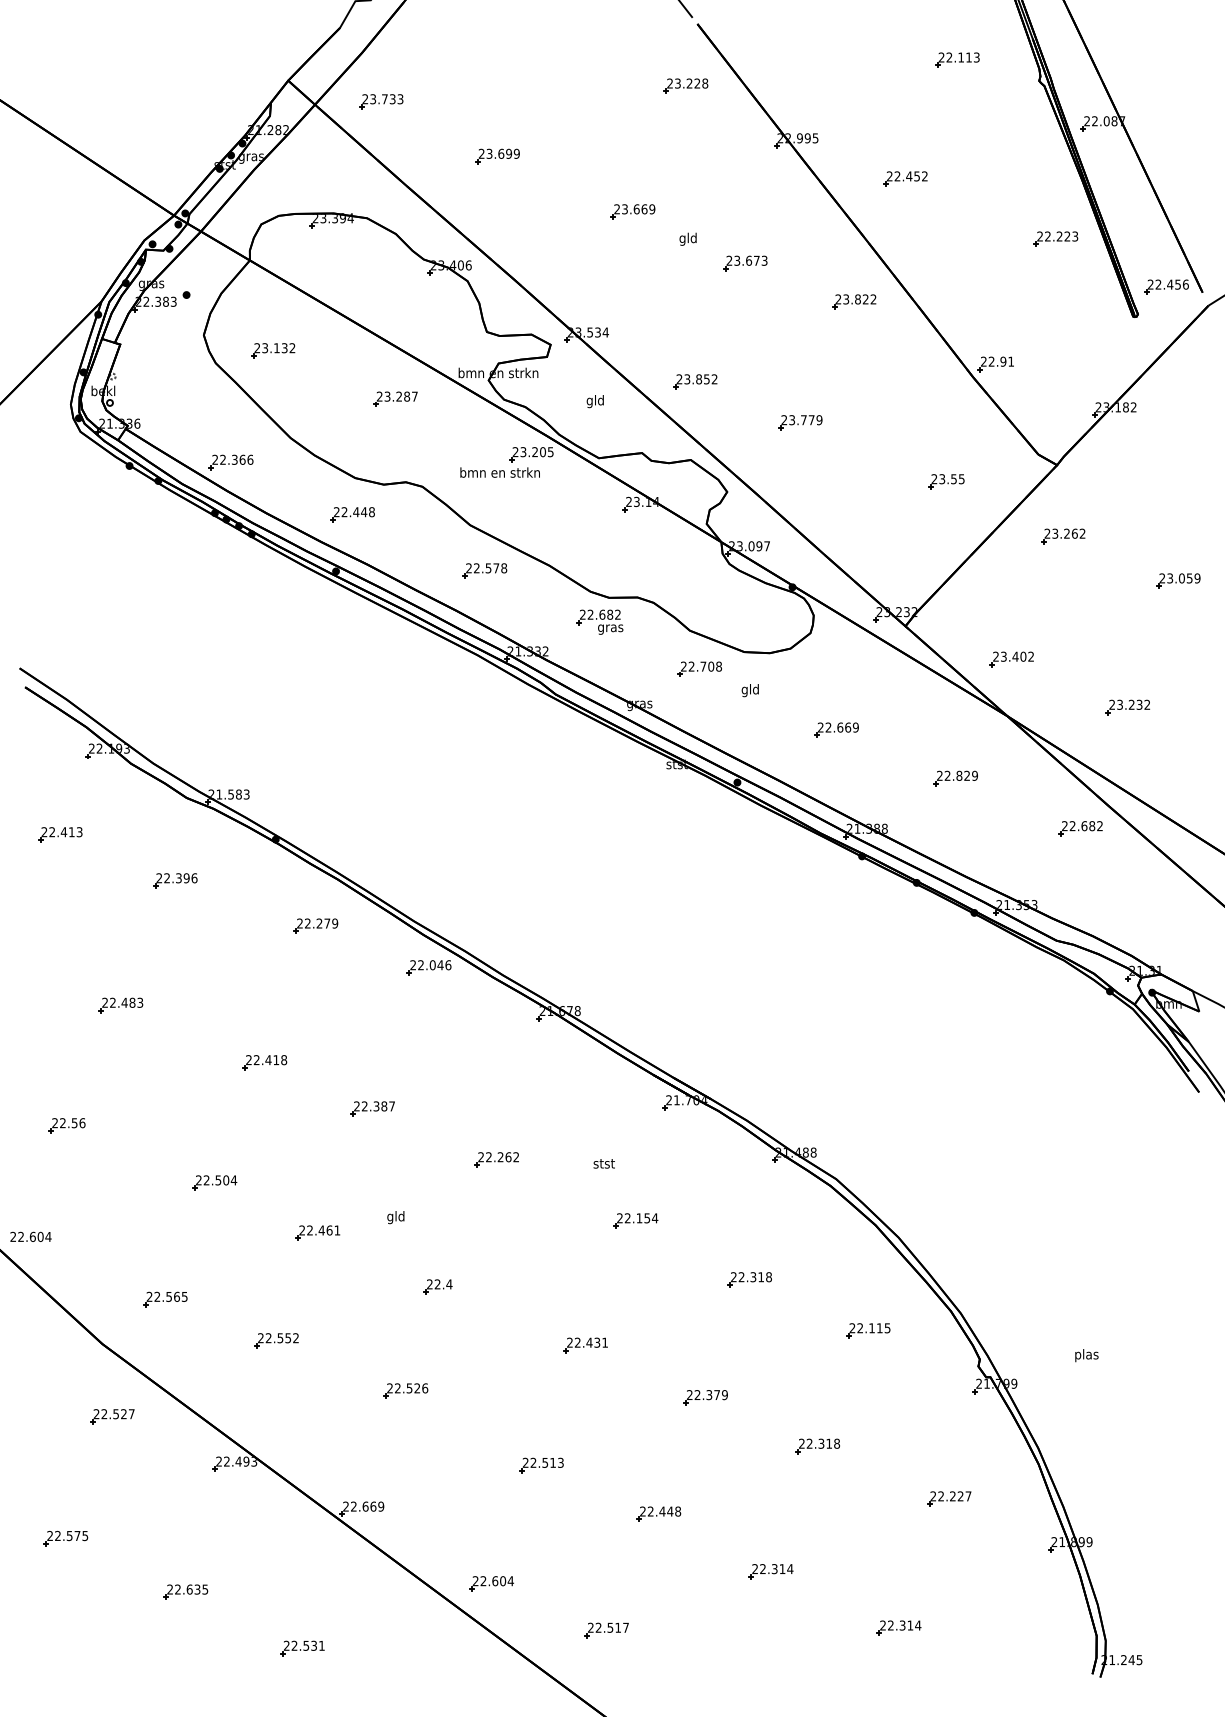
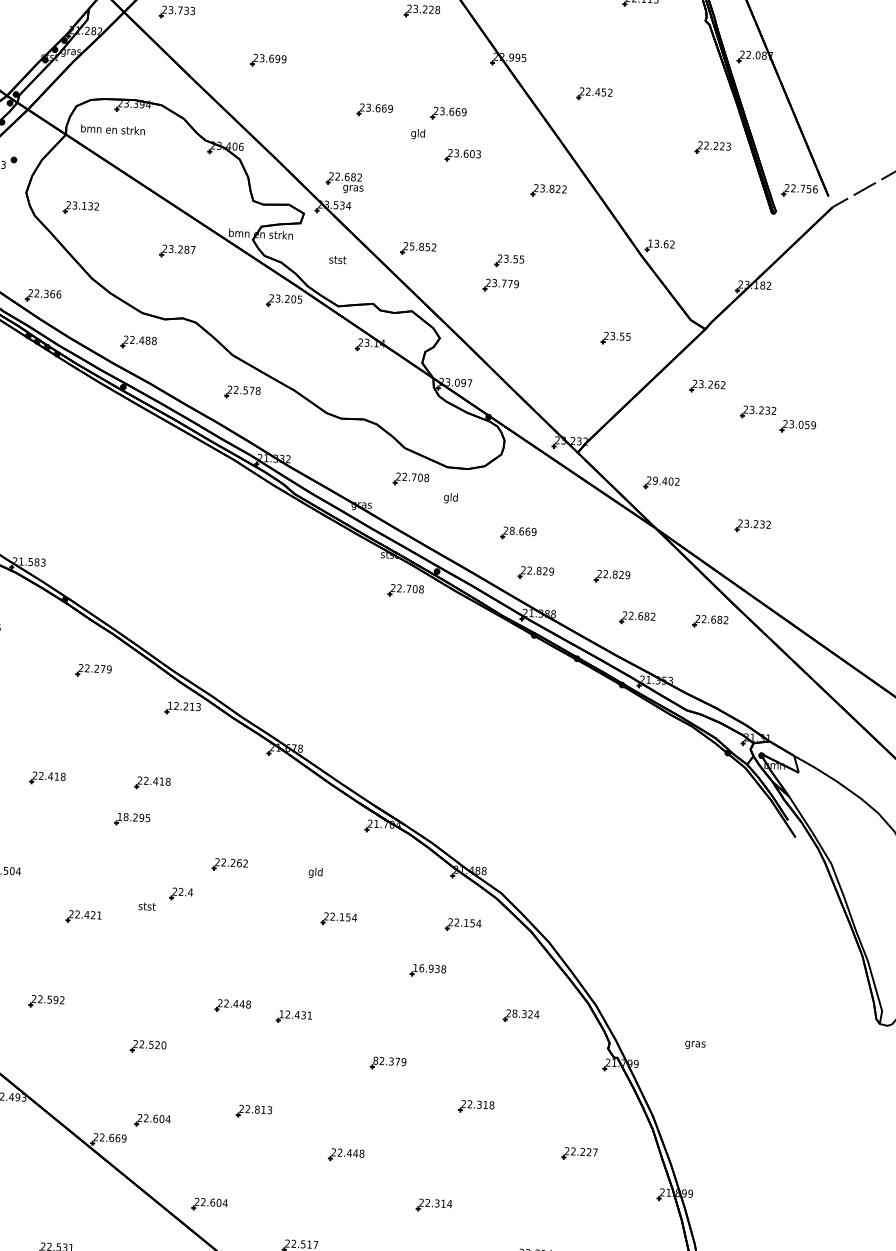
part: (724, 211) -> (448, 113), added
text: (756, 260) -> (472, 153), 23.673 -> 23.603
text: (1170, 284) -> (803, 188), 22.456 -> 22.756
text: (997, 361) -> (661, 243), 22.91 -> 13.62
text: (687, 378) -> (412, 245), 23.852 -> 25.852
part: (809, 391) -> (509, 260), added
text: (595, 401) -> (337, 260), gld -> stst
text: (499, 472) -> (112, 129), moved
text: (364, 512) -> (148, 341), 22.448 -> 22.488
part: (1127, 565) -> (757, 412), added
part: (599, 621) -> (344, 182), moved
text: (1003, 656) -> (655, 480), 23.402 -> 29.402
text: (828, 727) -> (512, 530), 22.669 -> 28.669
part: (860, 778) -> (535, 572), added
part: (699, 807) -> (405, 590), added
part: (989, 828) -> (637, 617), added
text: (430, 965) -> (184, 706), 22.046 -> 12.213
part: (395, 1062) -> (152, 783), added
text: (374, 1106) -> (133, 817), 22.387 -> 18.295
text: (603, 1164) -> (315, 872), stst -> gld
text: (395, 1217) -> (146, 907), gld -> stst
part: (790, 1220) -> (463, 924), added
text: (329, 1230) -> (93, 915), 22.461 -> 22.421
text: (747, 1277) -> (426, 968), 22.318 -> 16.938
part: (437, 1286) -> (180, 893), moved
text: (873, 1328) -> (525, 1014), 22.115 -> 28.324
part: (508, 1334) -> (232, 1005), added
text: (288, 1337) -> (56, 999), 22.552 -> 22.592
text: (569, 1342) -> (281, 1014), 22.431 -> 12.431
text: (1086, 1355) -> (695, 1044), plas -> gras
text: (425, 1388) -> (164, 1045), 22.526 -> 22.520
text: (689, 1395) -> (375, 1061), 22.379 -> 82.379
text: (545, 1462) -> (257, 1109), 22.513 -> 22.813
part: (415, 1482) -> (152, 1120), added

